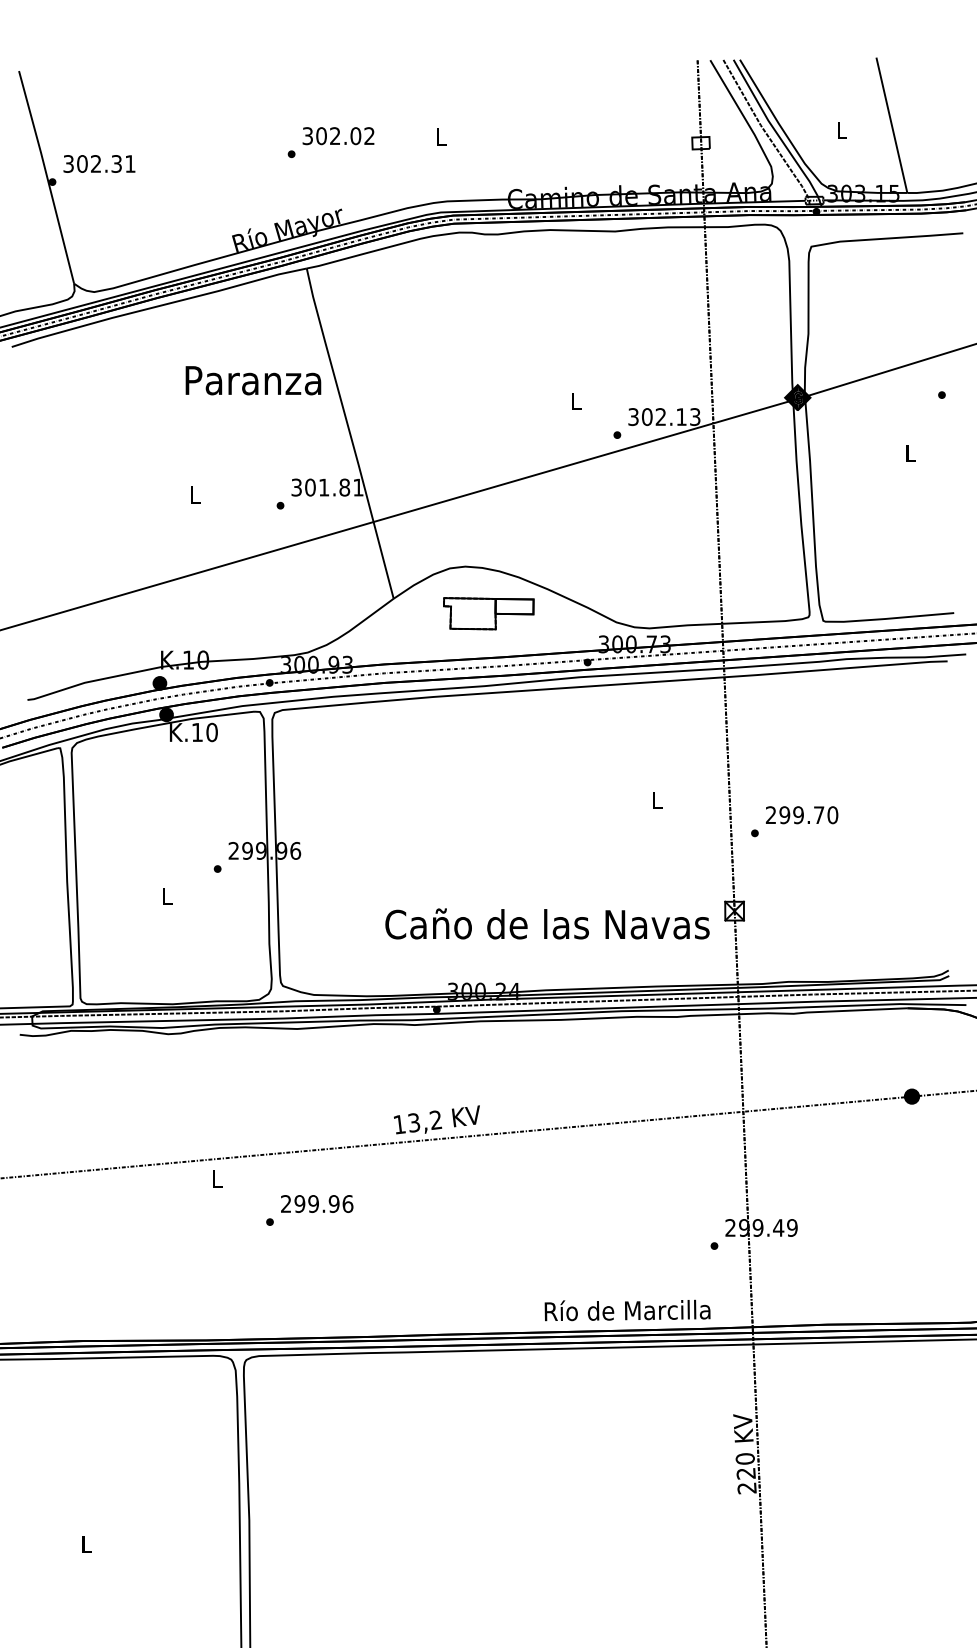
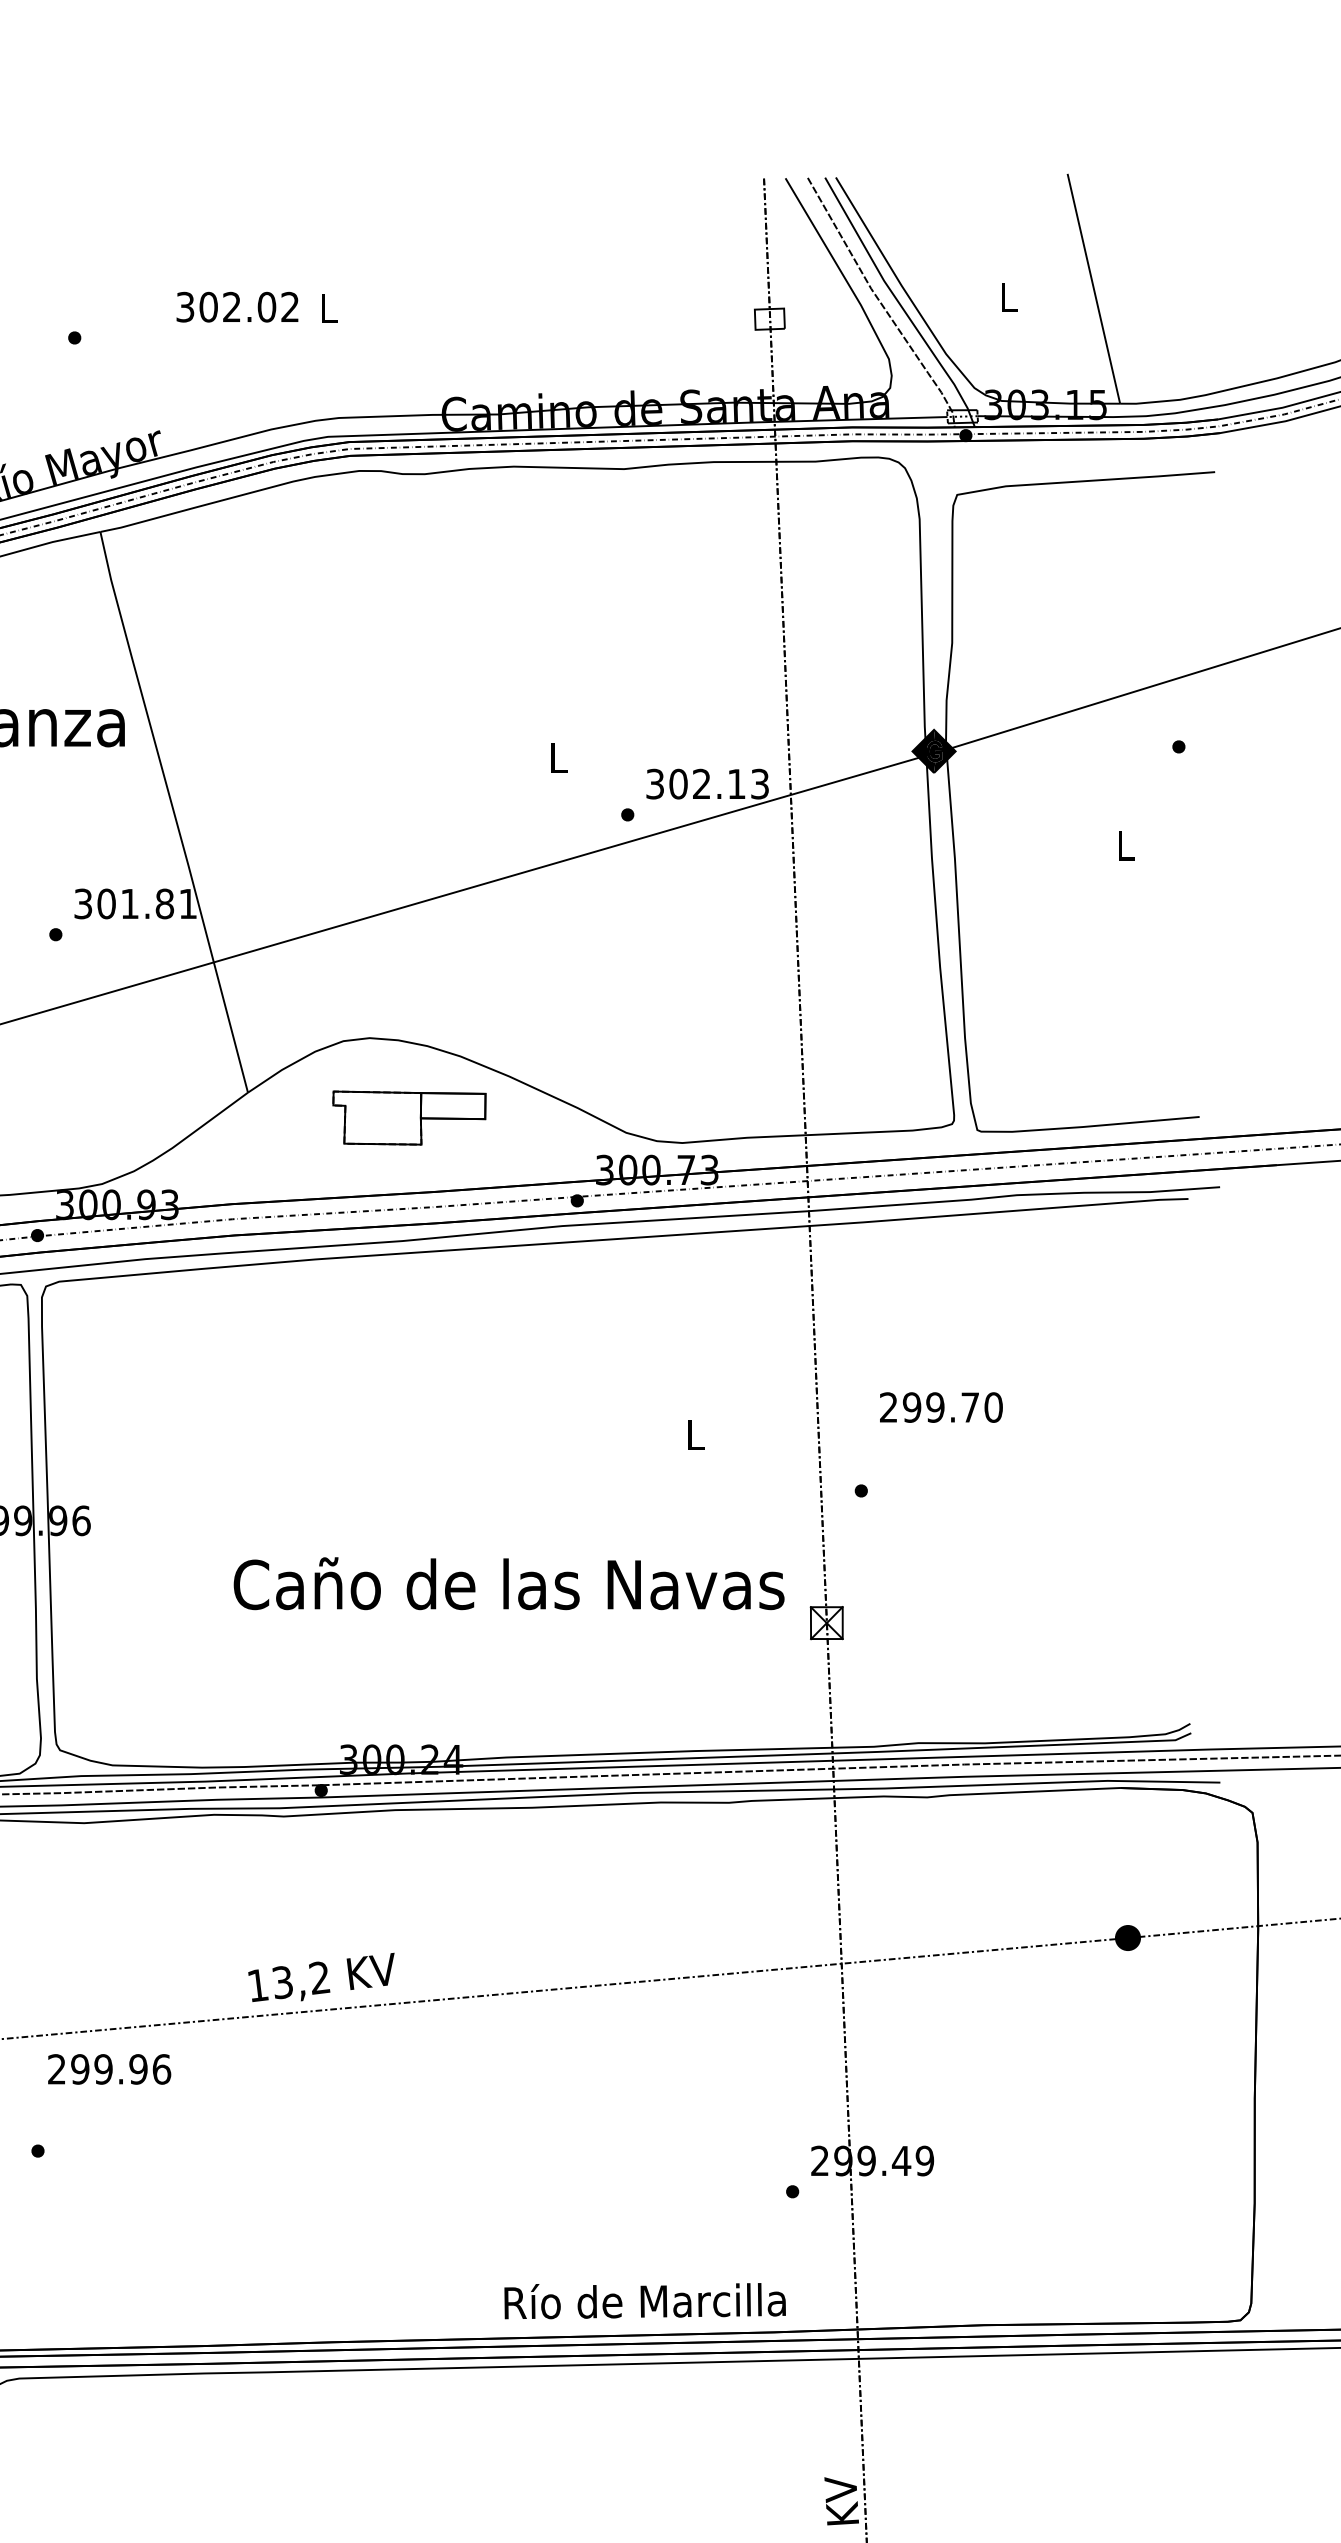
text: (338, 136) -> (237, 307), moved
text: (802, 815) -> (942, 1408), moved
text: (547, 923) -> (509, 1582), moved
text: (317, 1203) -> (110, 2068), moved

